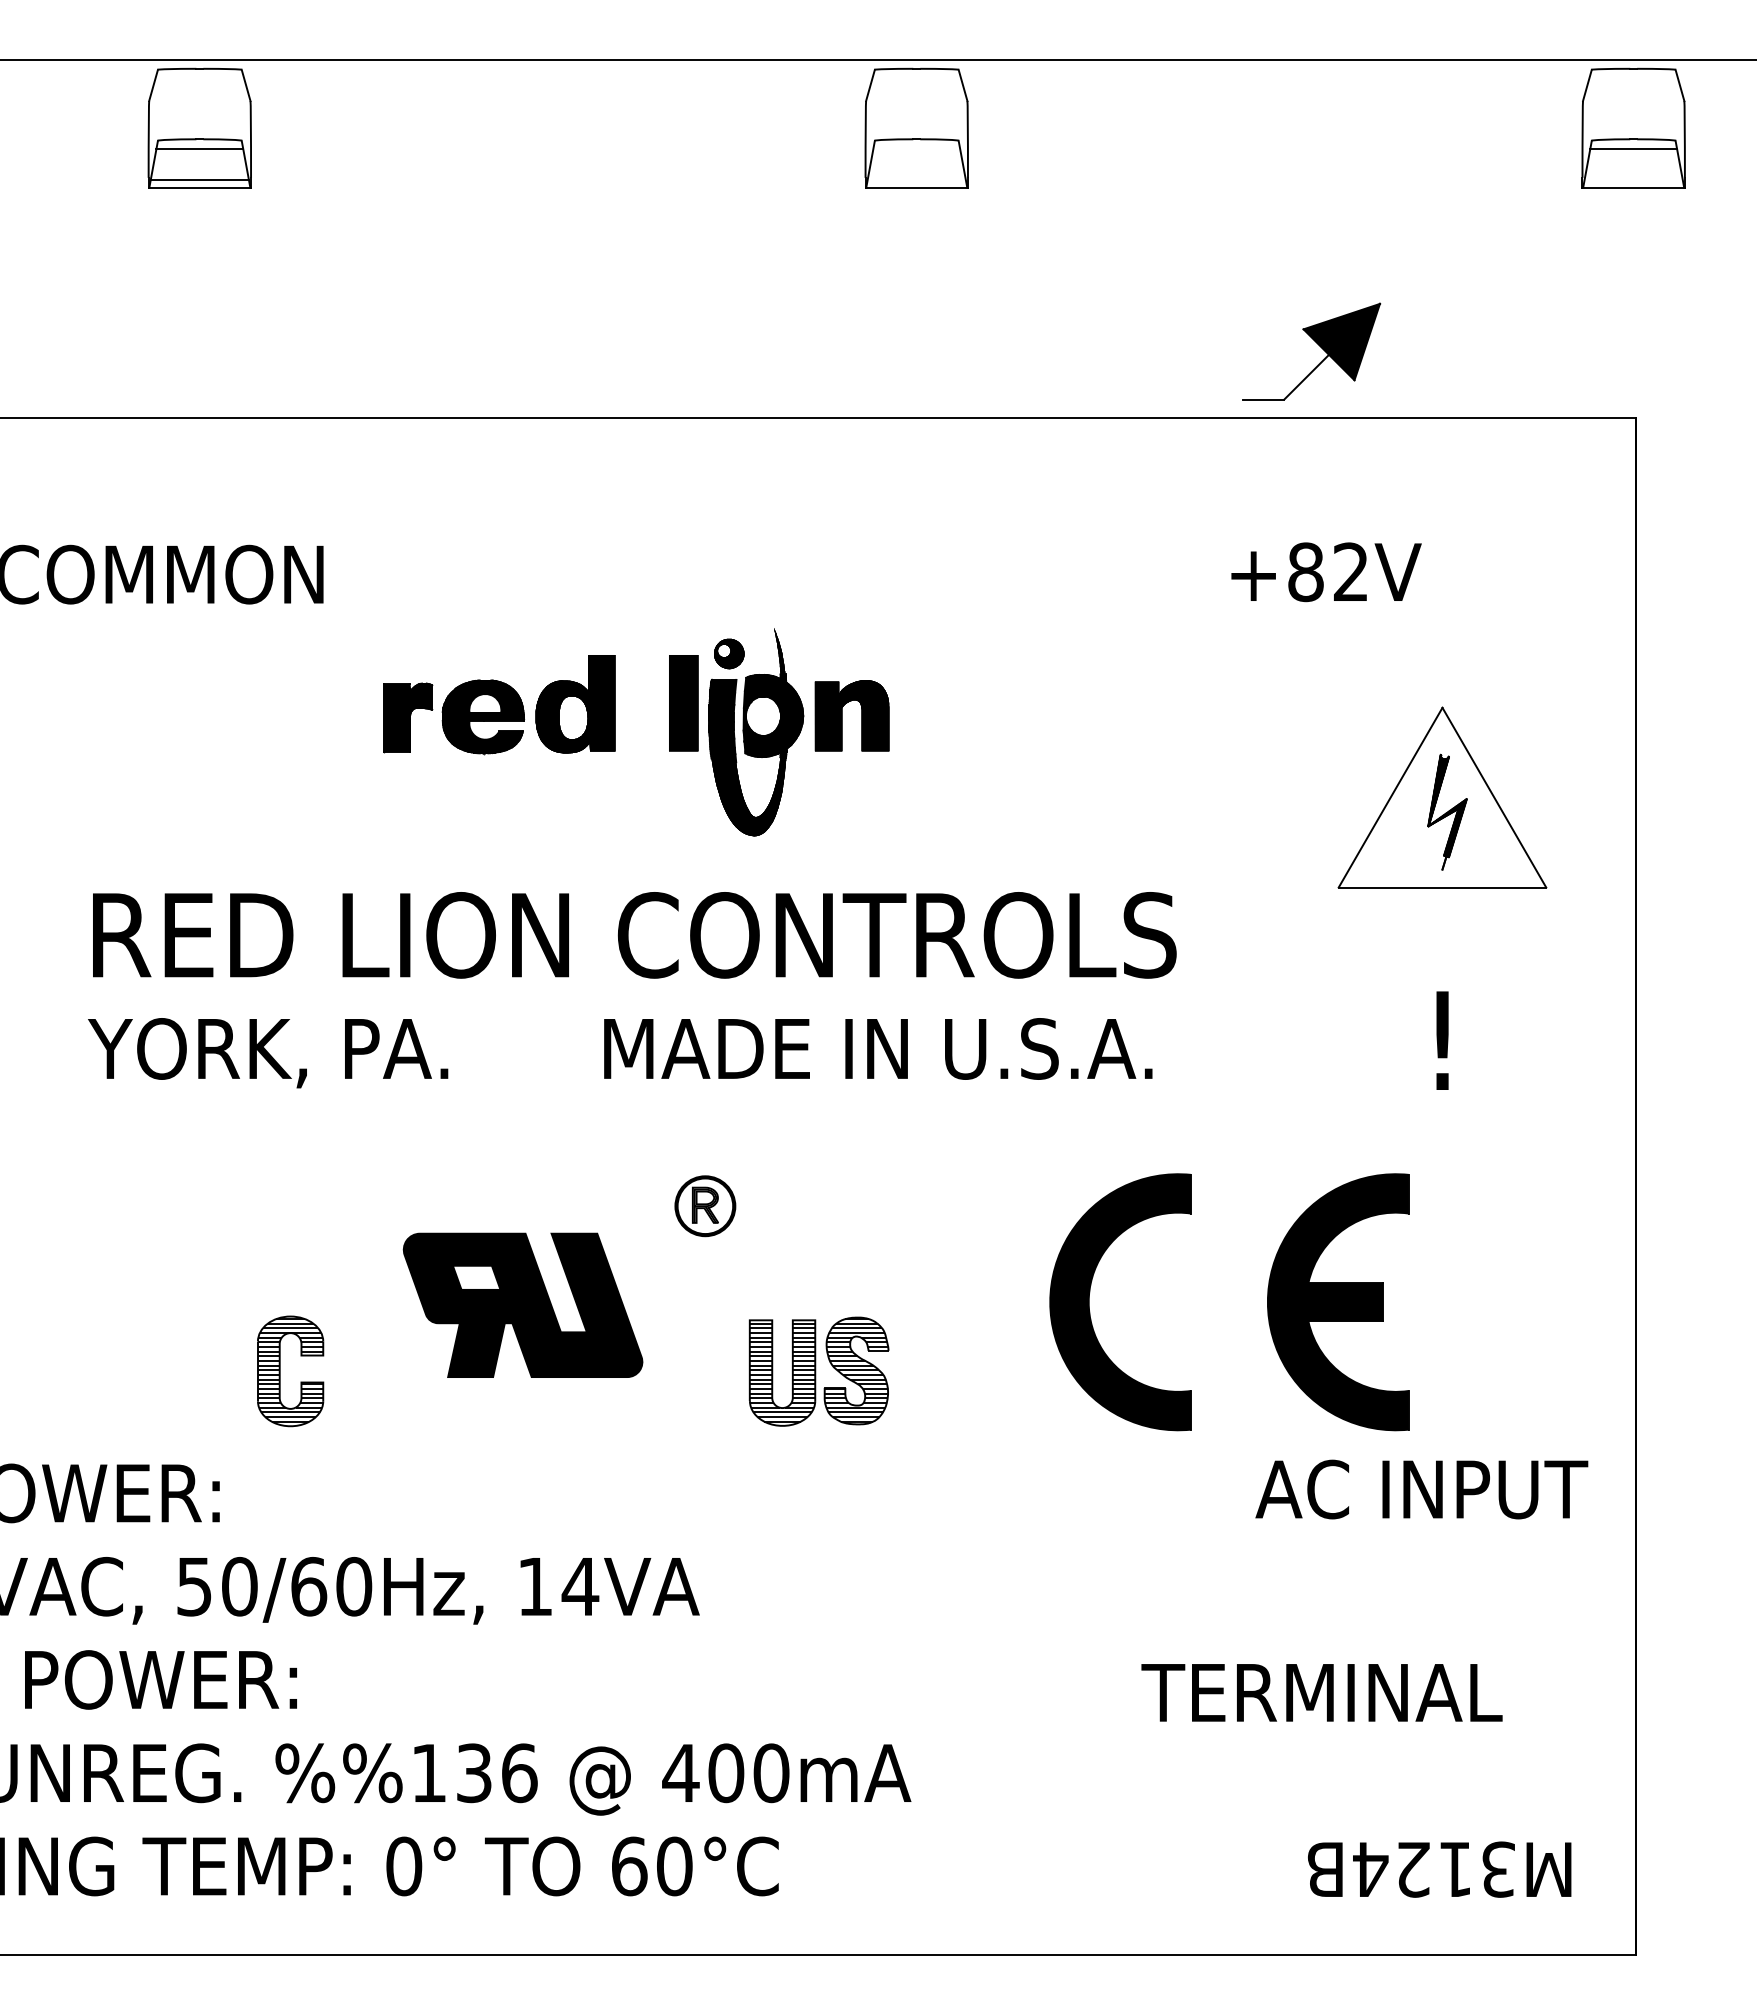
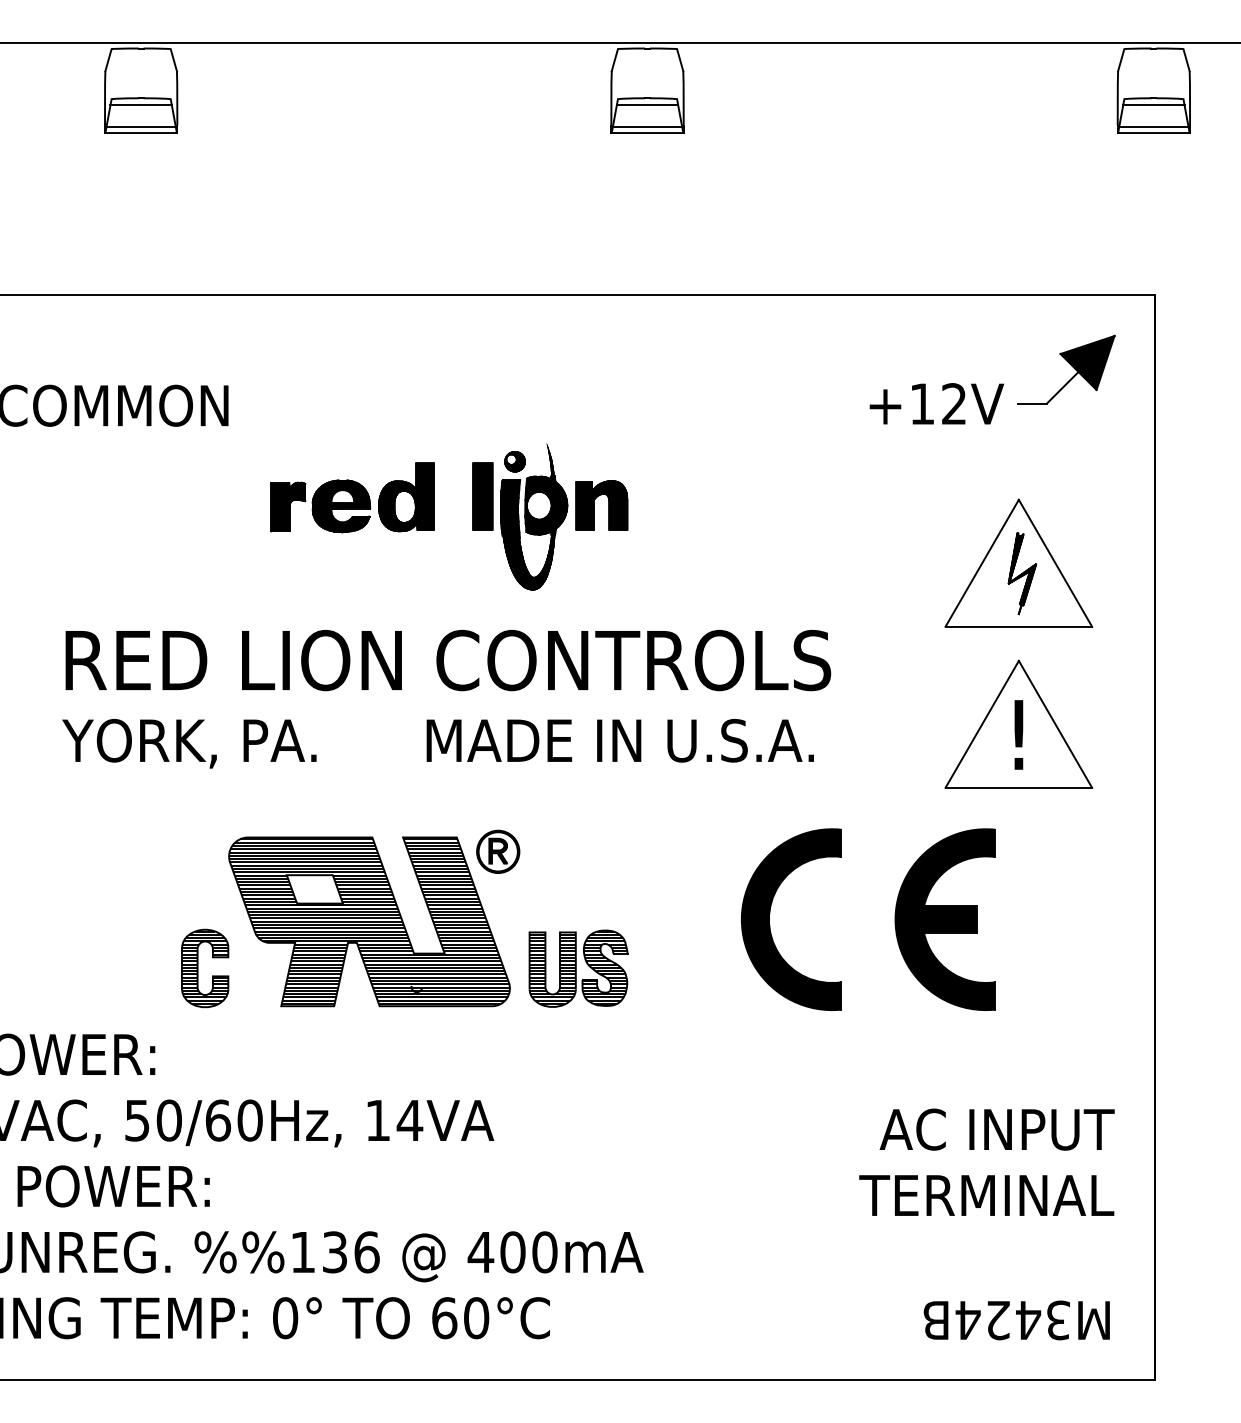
line: (916, 149) -> (647, 105), added
line: (916, 180) -> (647, 127), added
line: (1633, 180) -> (1153, 127), added
part: (1317, 344) -> (1070, 364), moved
text: (1305, 572) -> (922, 404), +82V -> +12V
part: (1442, 1025) -> (1018, 724), added
part: (522, 1305) -> (369, 921), size x1.67
text: (1421, 1489) -> (996, 1129), moved
text: (1321, 1692) -> (986, 1195), moved
text: (1455, 1869) -> (1028, 1320), M3124B -> M3424B

